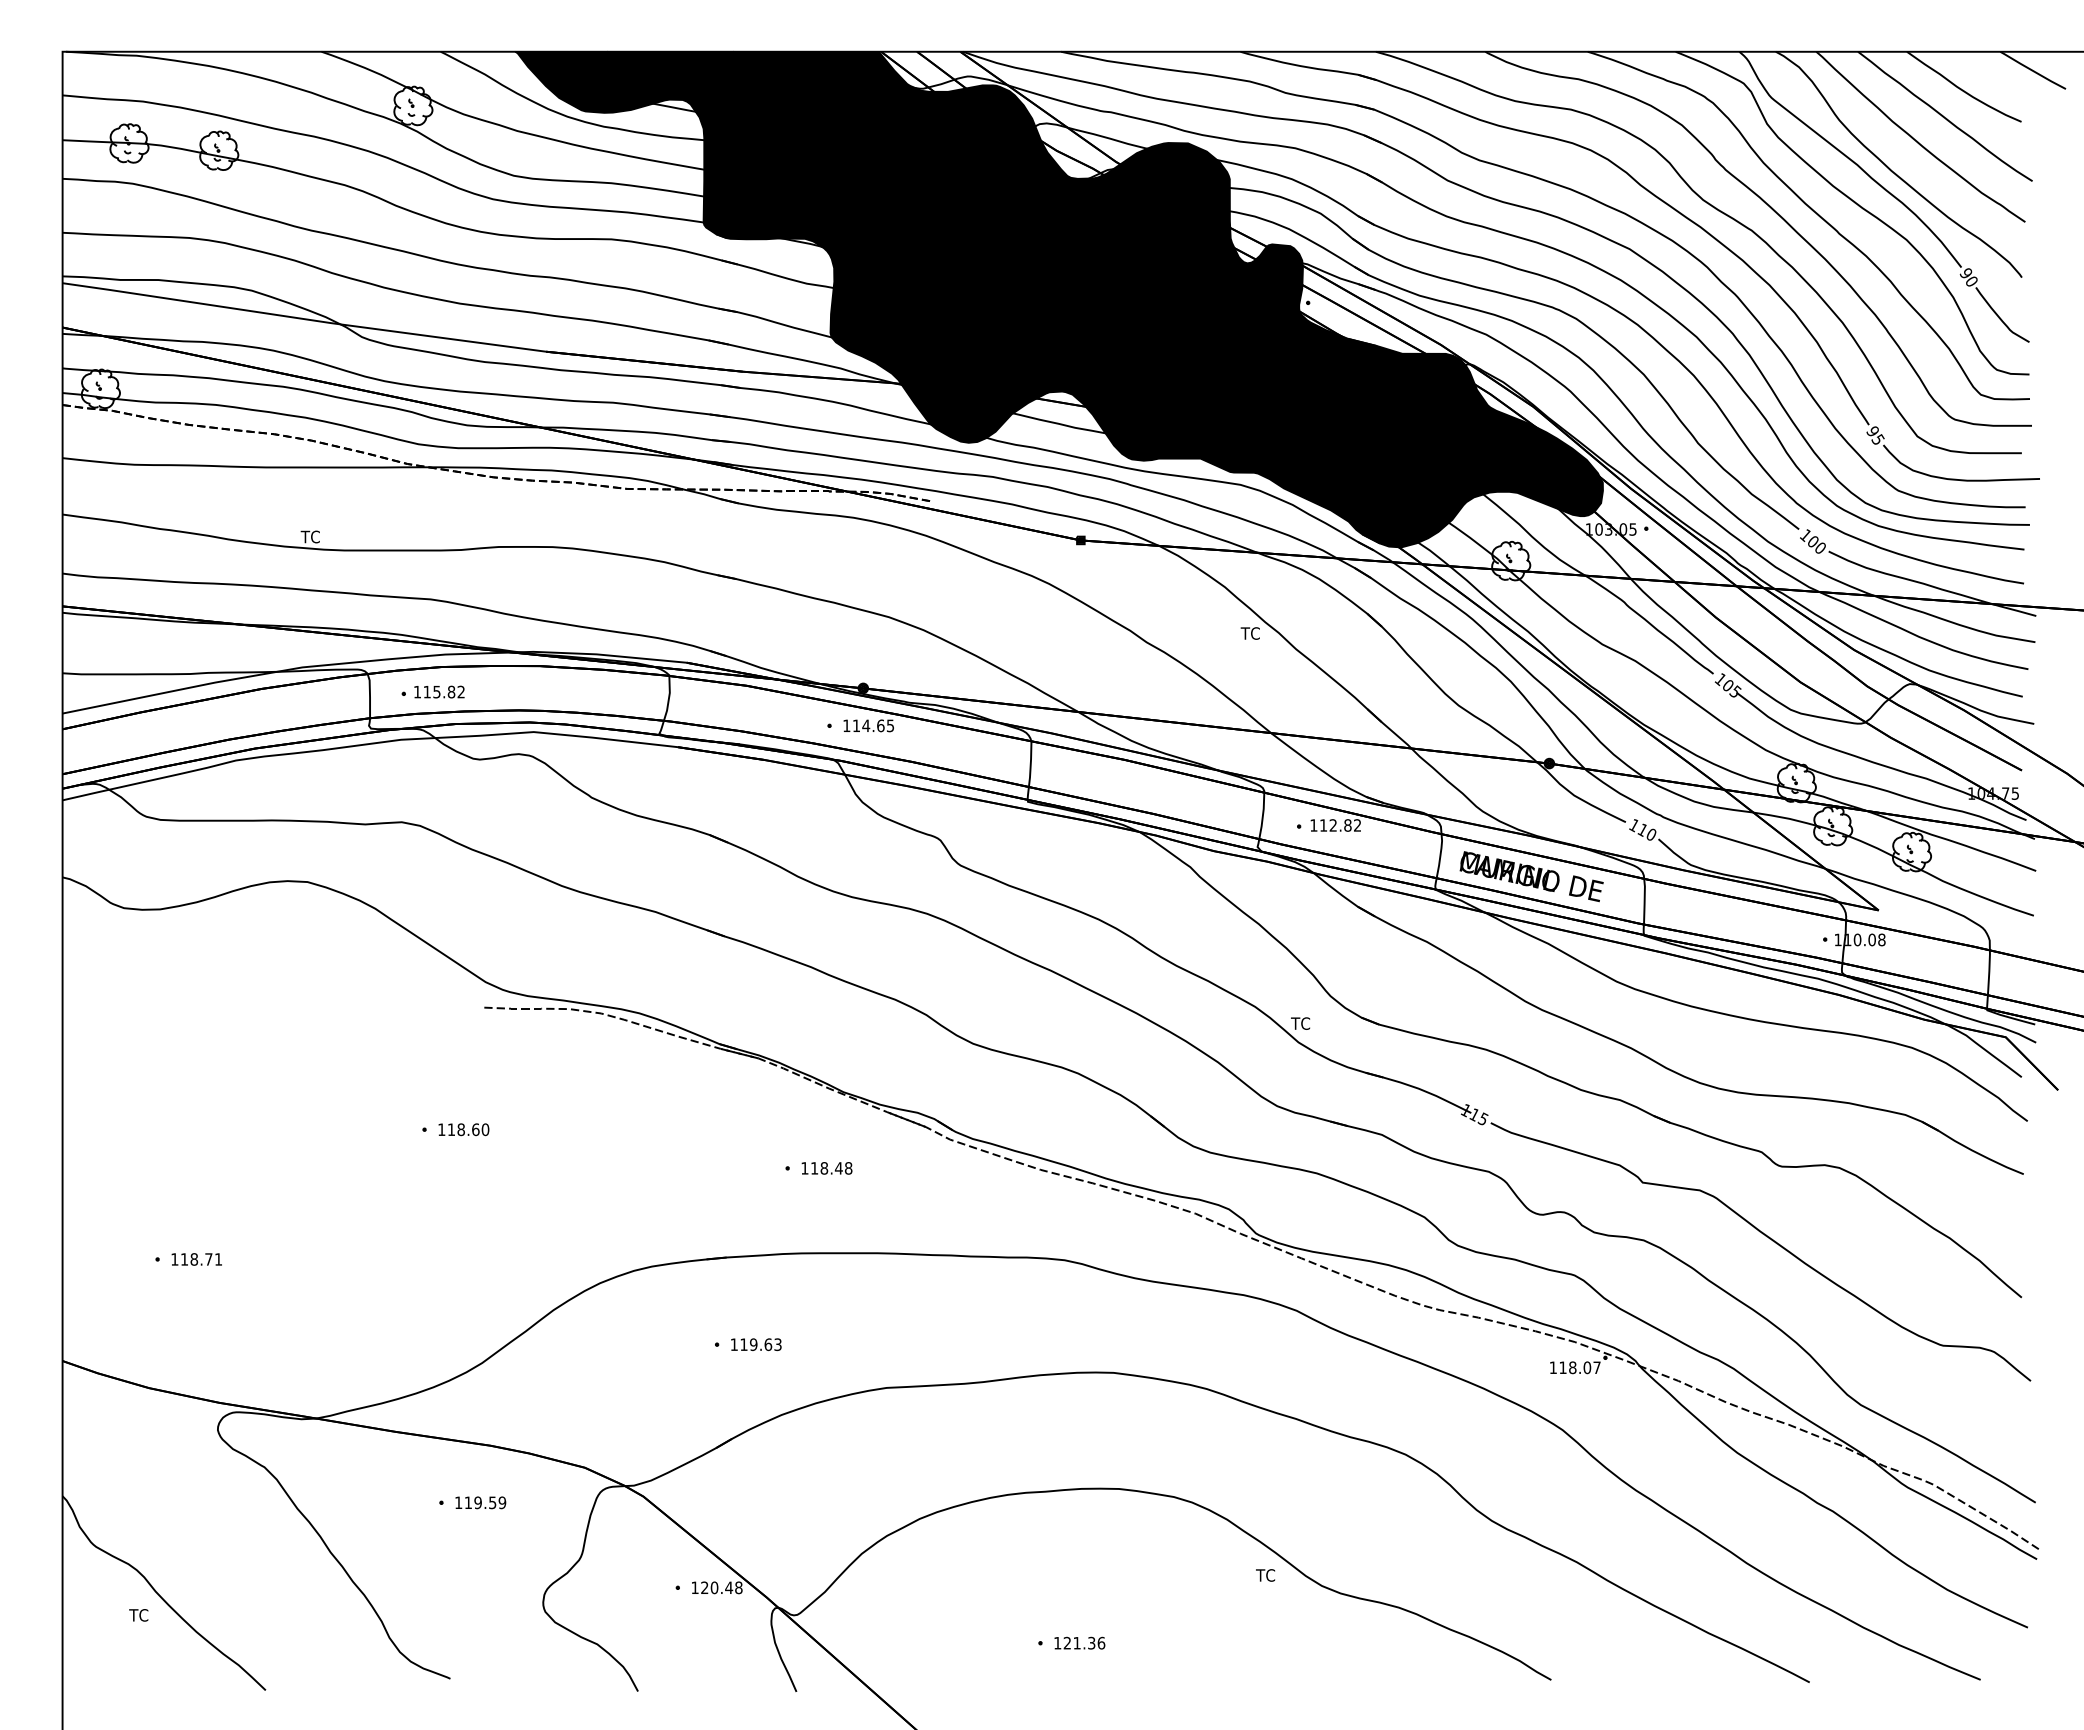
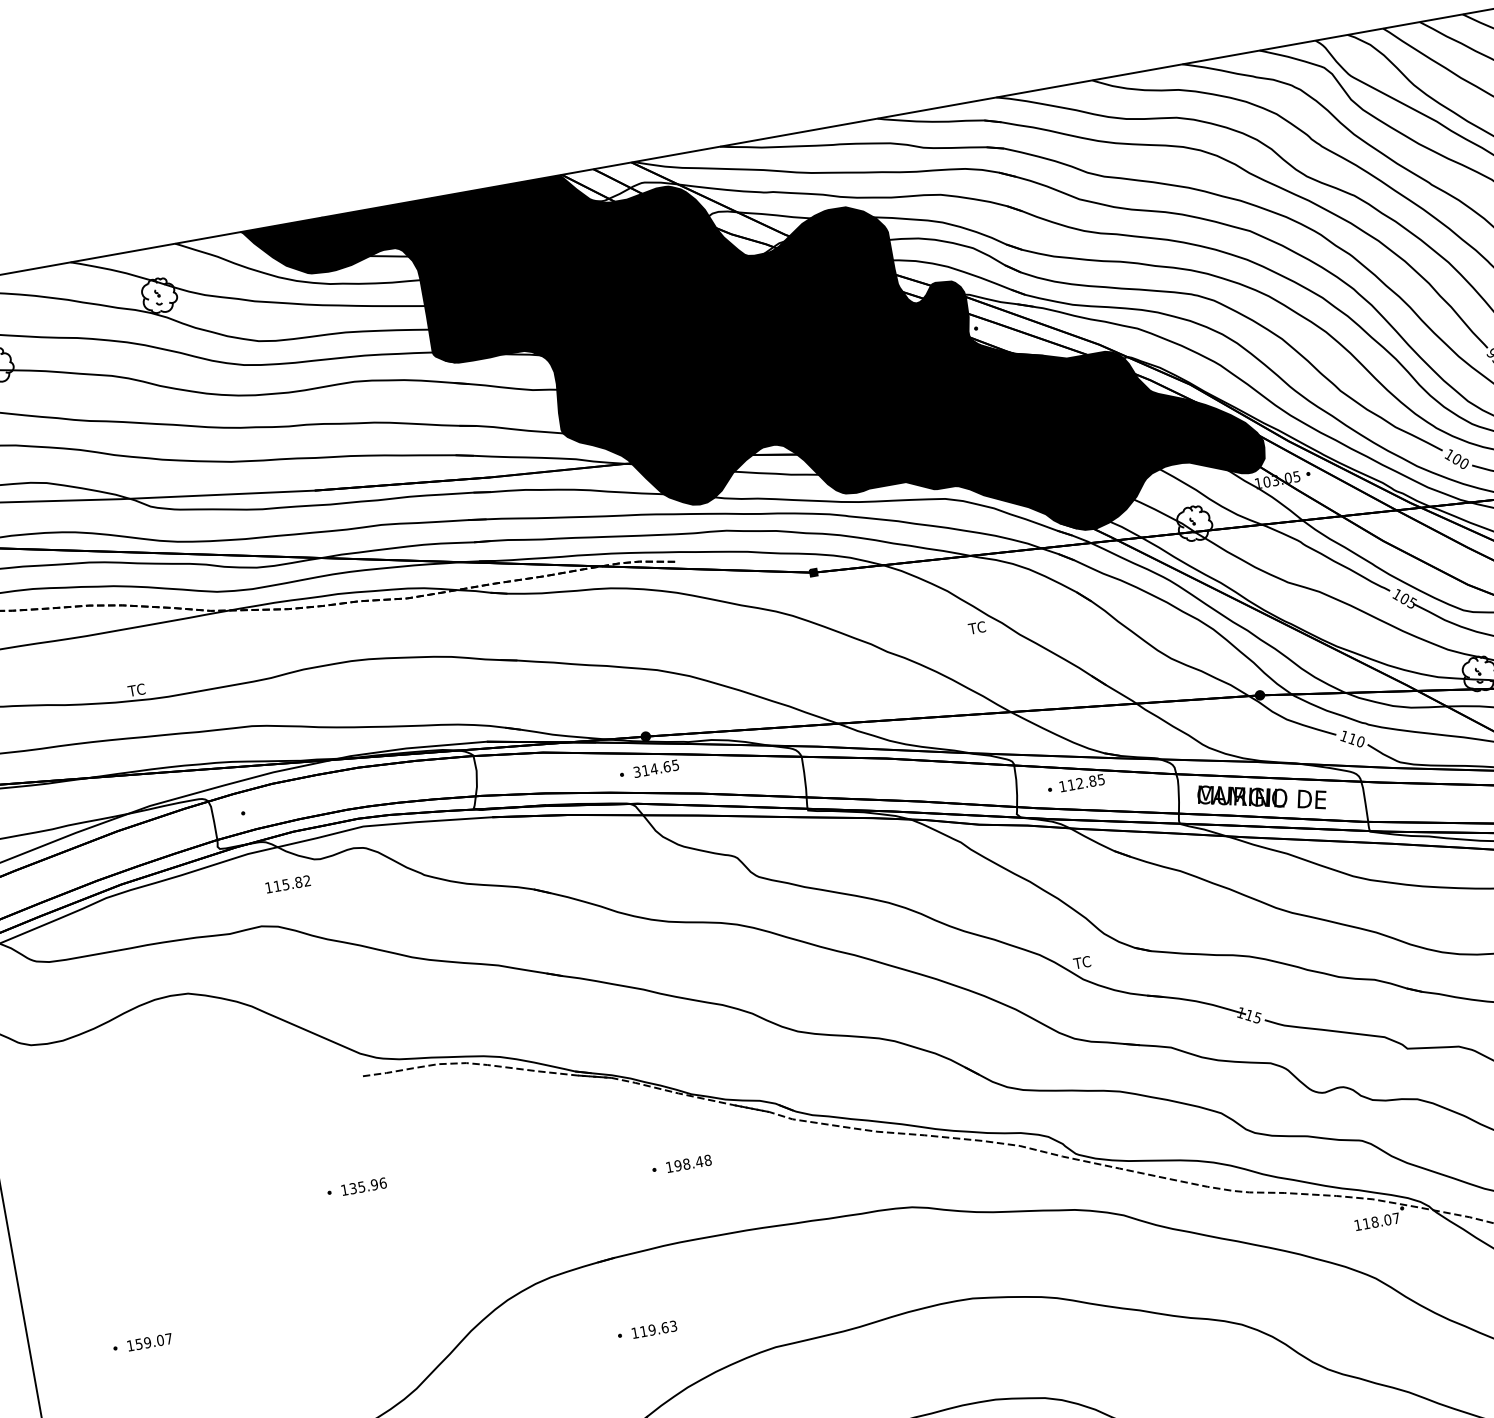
text: (439, 691) -> (288, 883), moved
text: (846, 725) -> (636, 771), 114.65 -> 314.65
text: (1357, 825) -> (1101, 779), 112.82 -> 112.85
text: (468, 1129) -> (368, 1185), 118.60 -> 135.96
text: (814, 1168) -> (678, 1165), 118.48 -> 198.48
text: (201, 1259) -> (154, 1341), 118.71 -> 159.07

